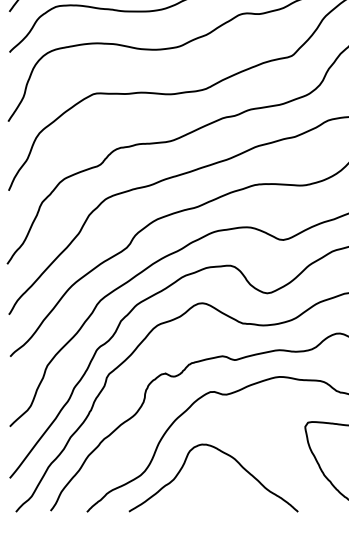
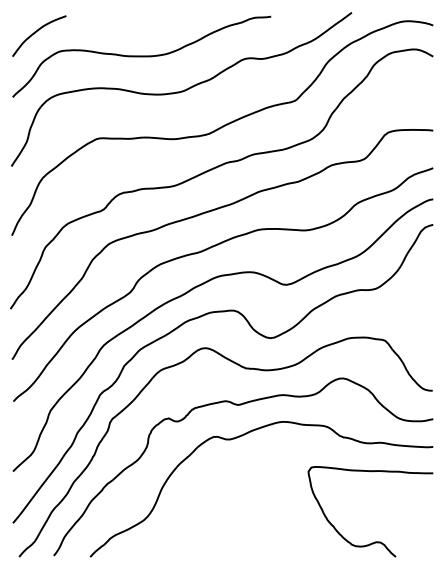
curve: (225, 454) -> (228, 499), removed

